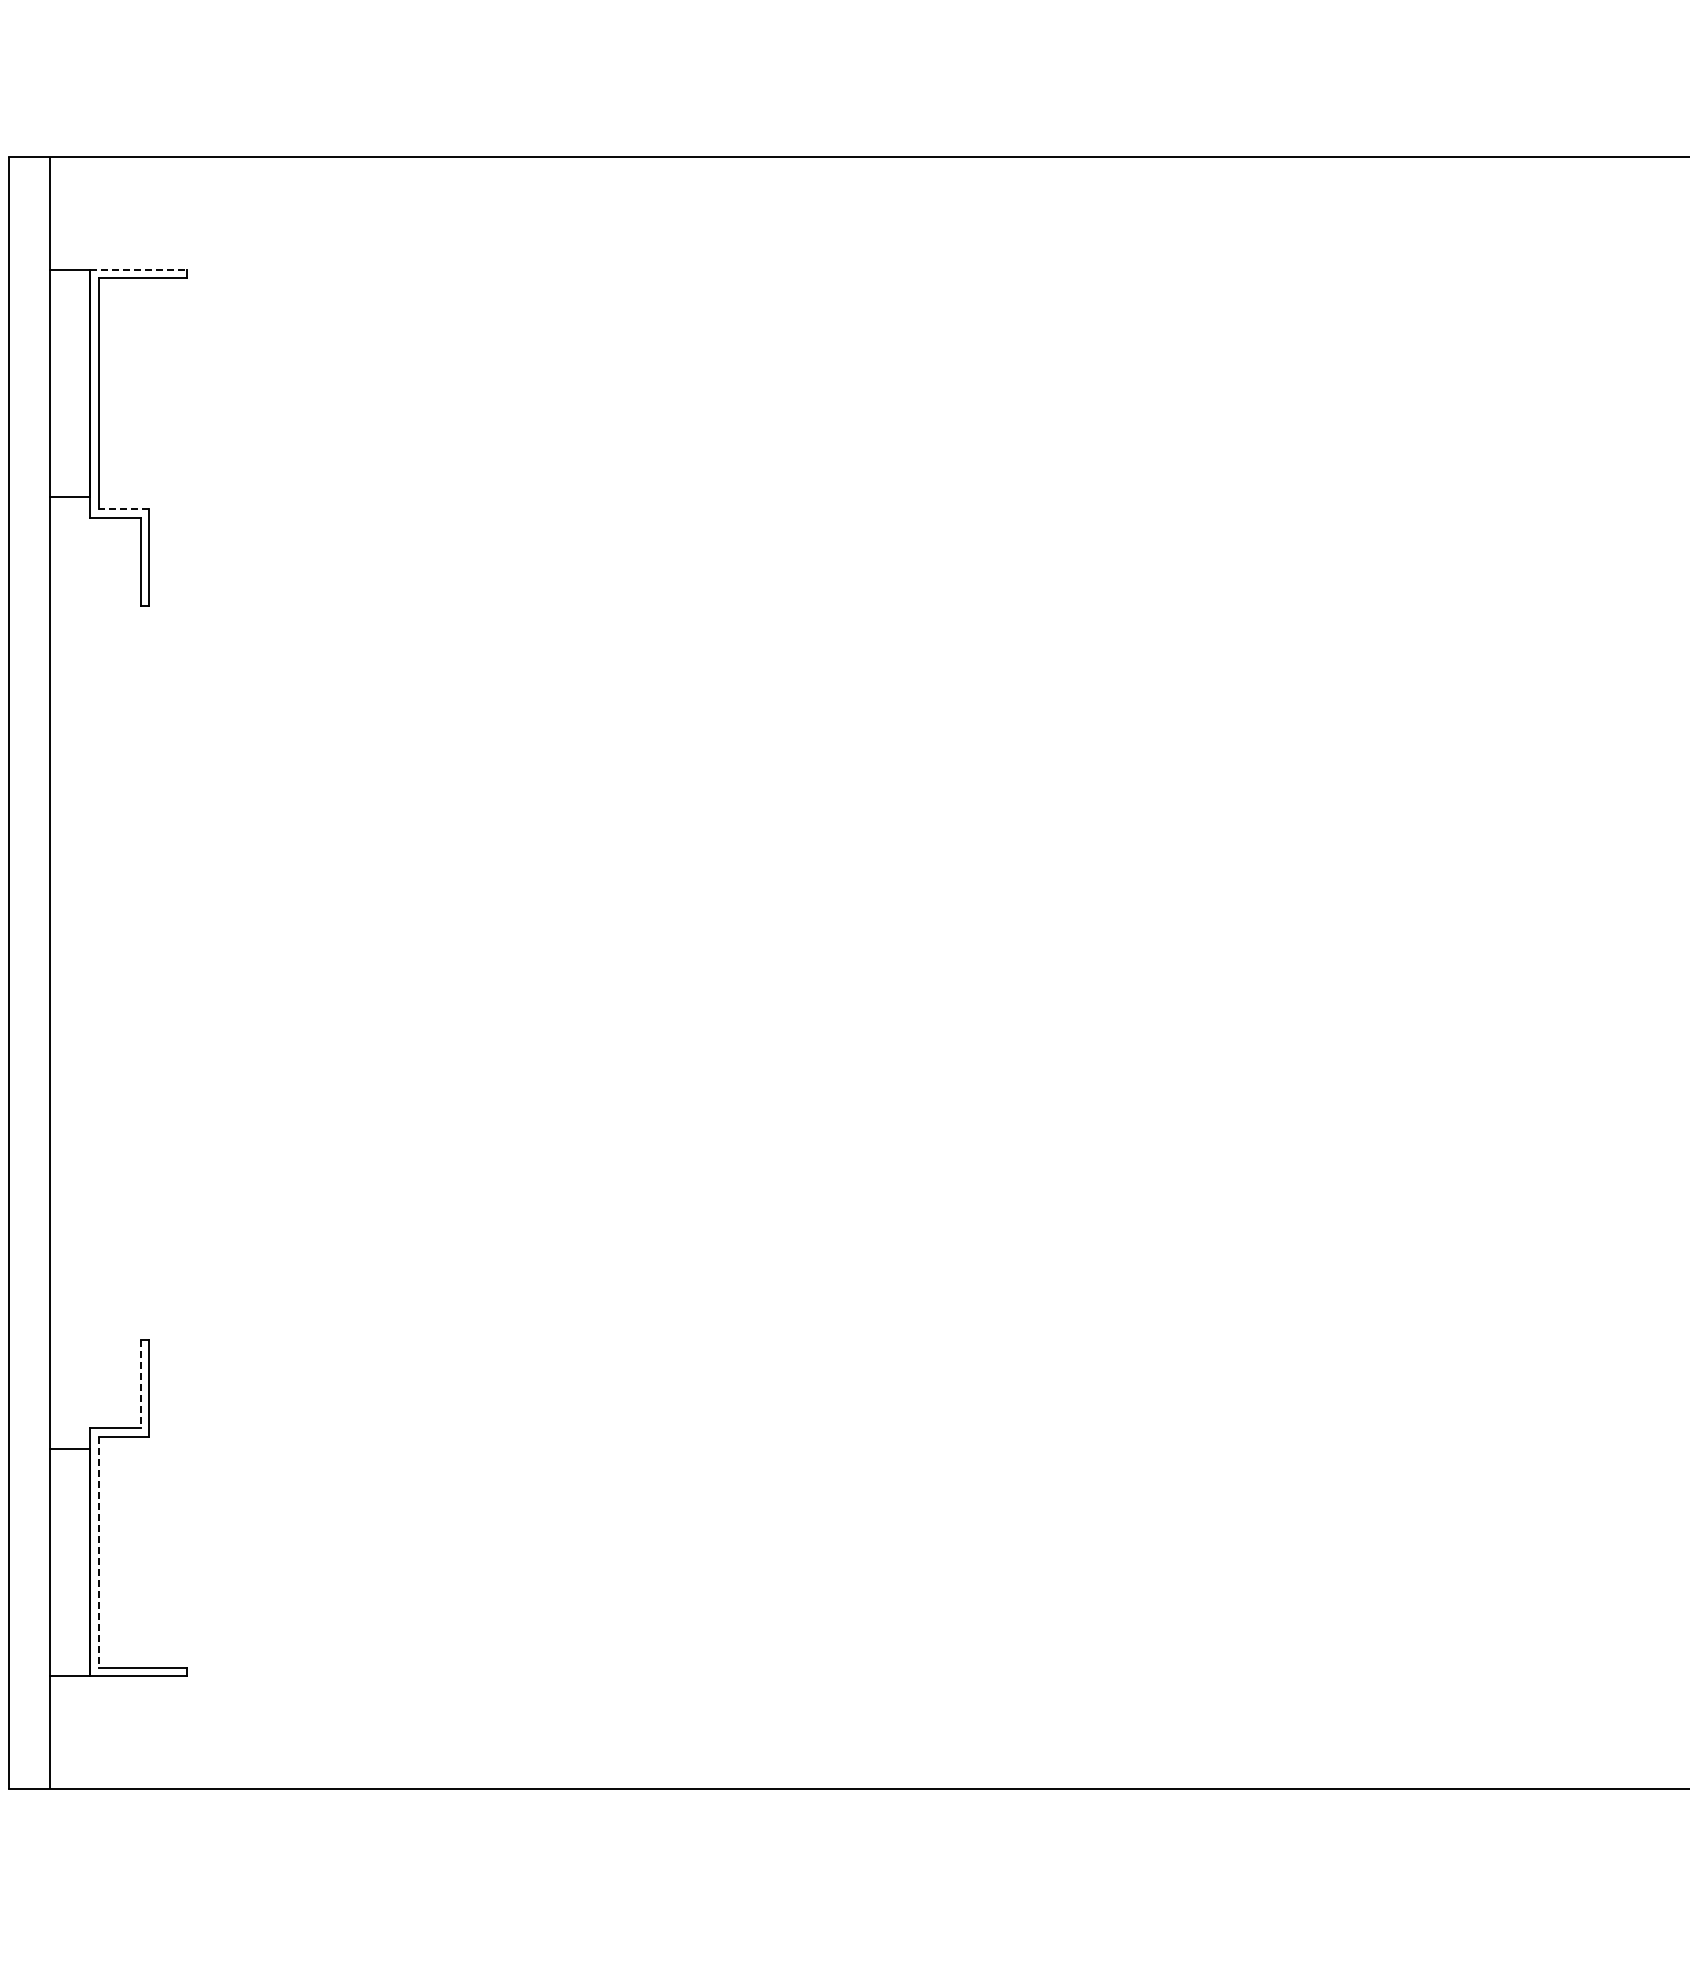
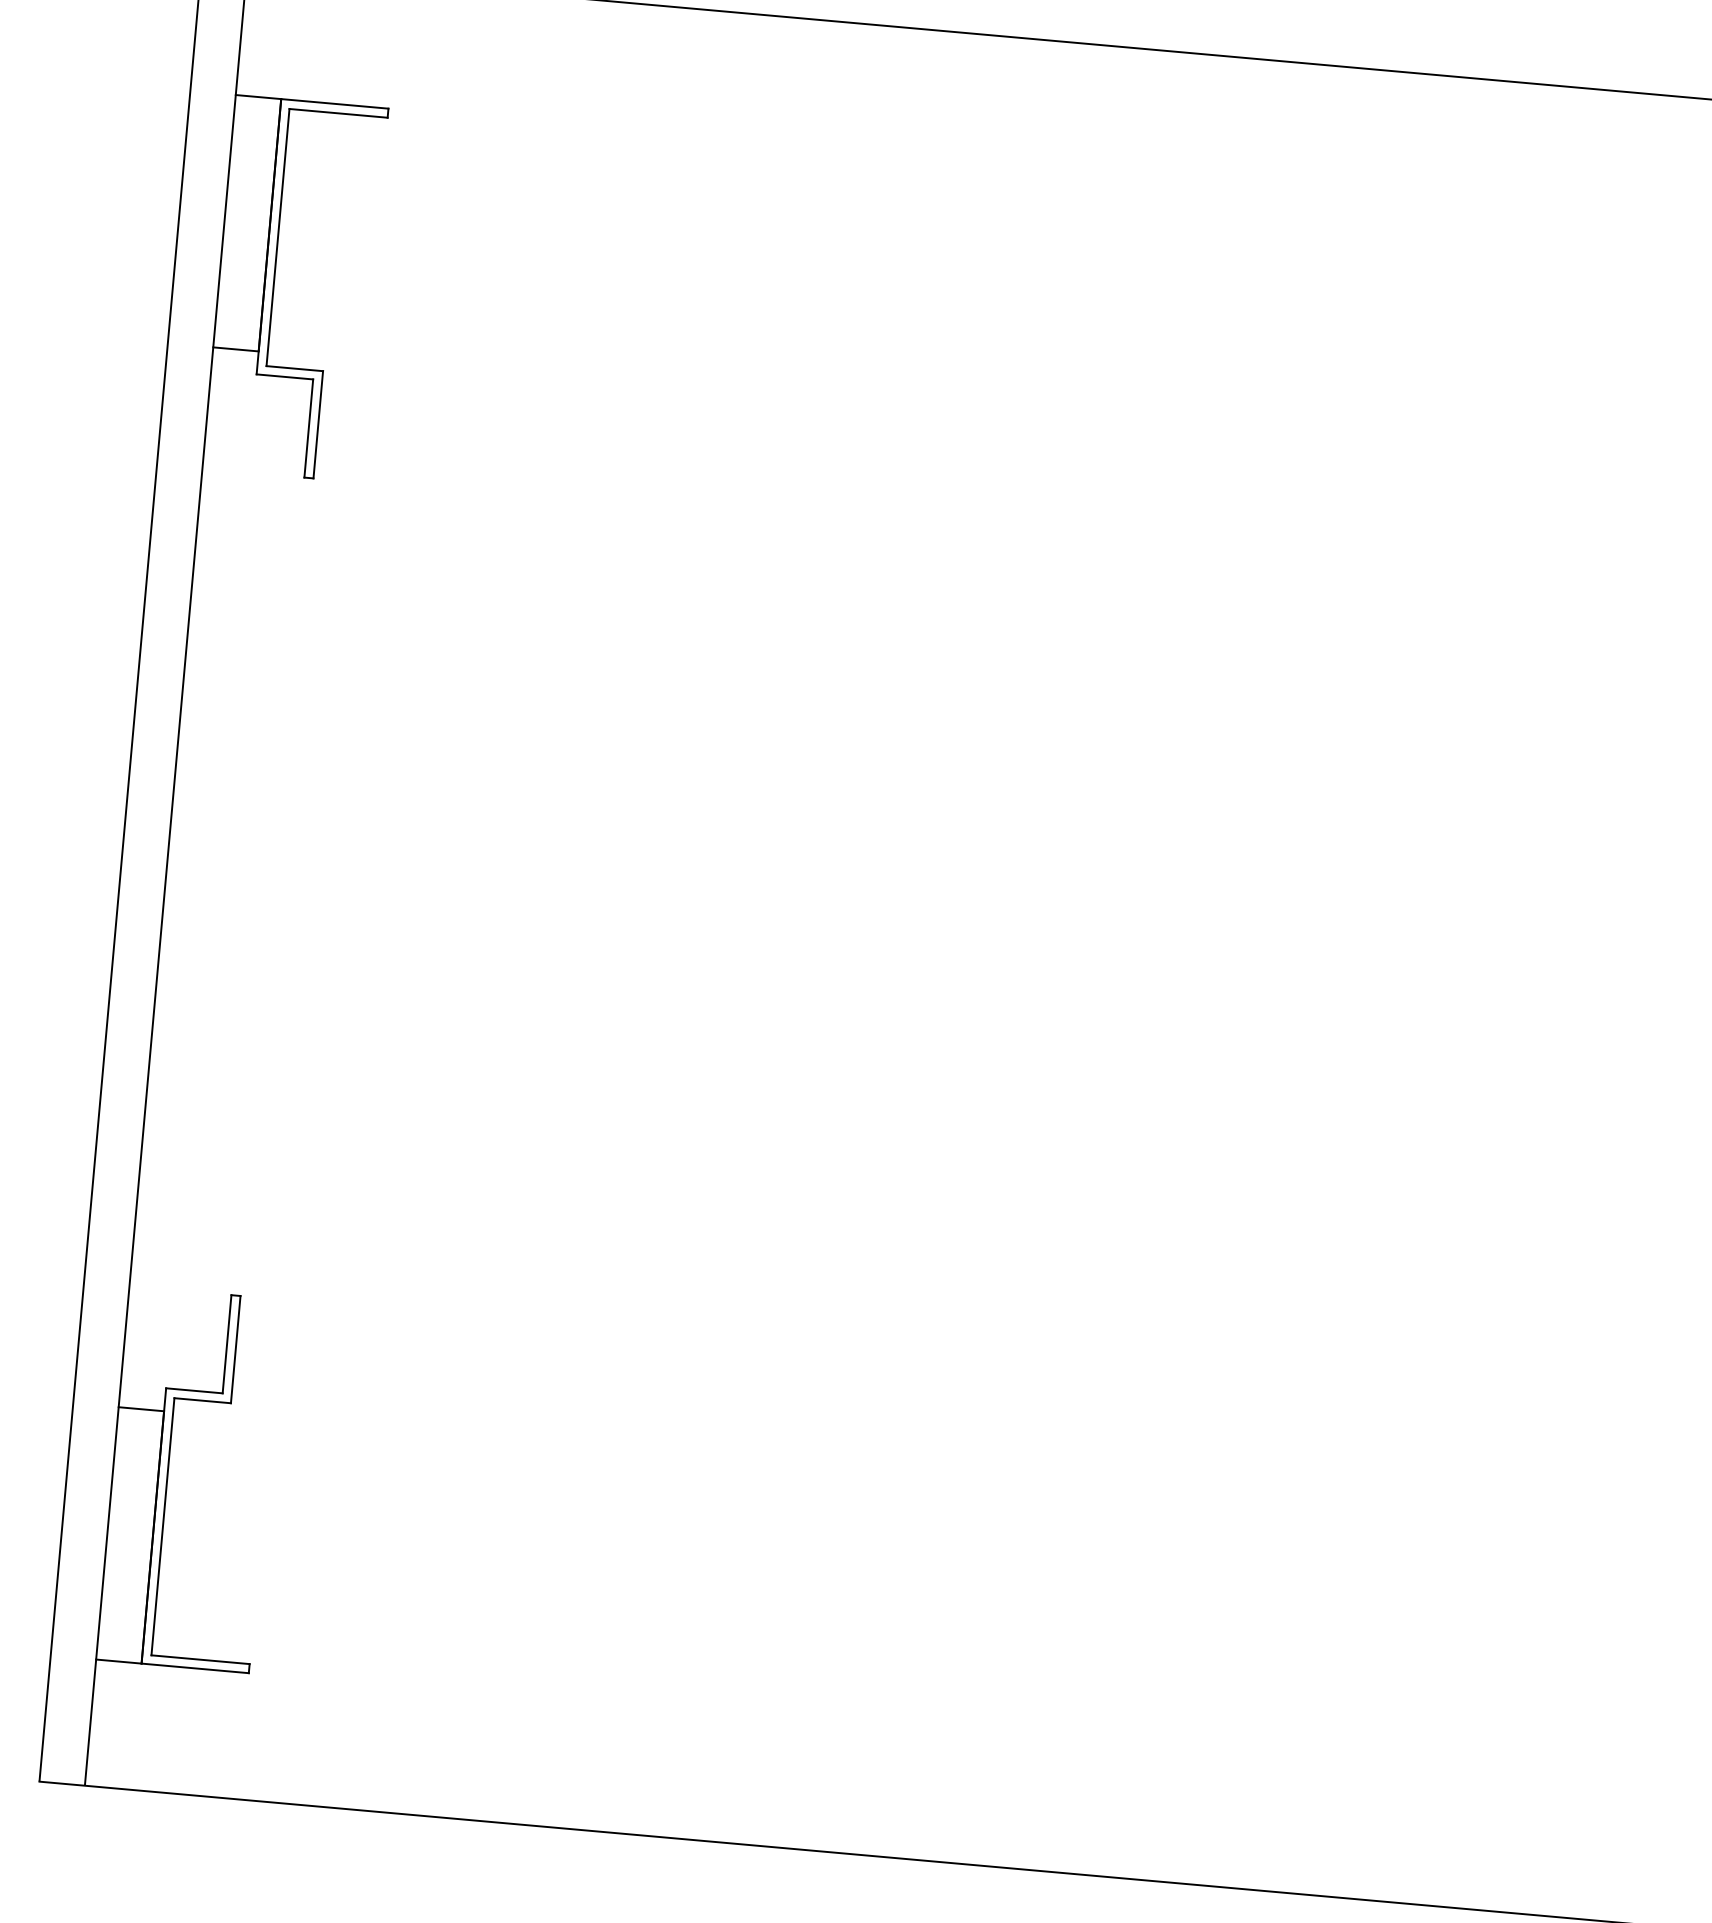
line: (139, 270) -> (335, 104), dashed -> solid
line: (123, 509) -> (294, 368), dashed -> solid
line: (141, 1384) -> (227, 1344), dashed -> solid
line: (98, 1552) -> (162, 1527), dashed -> solid

